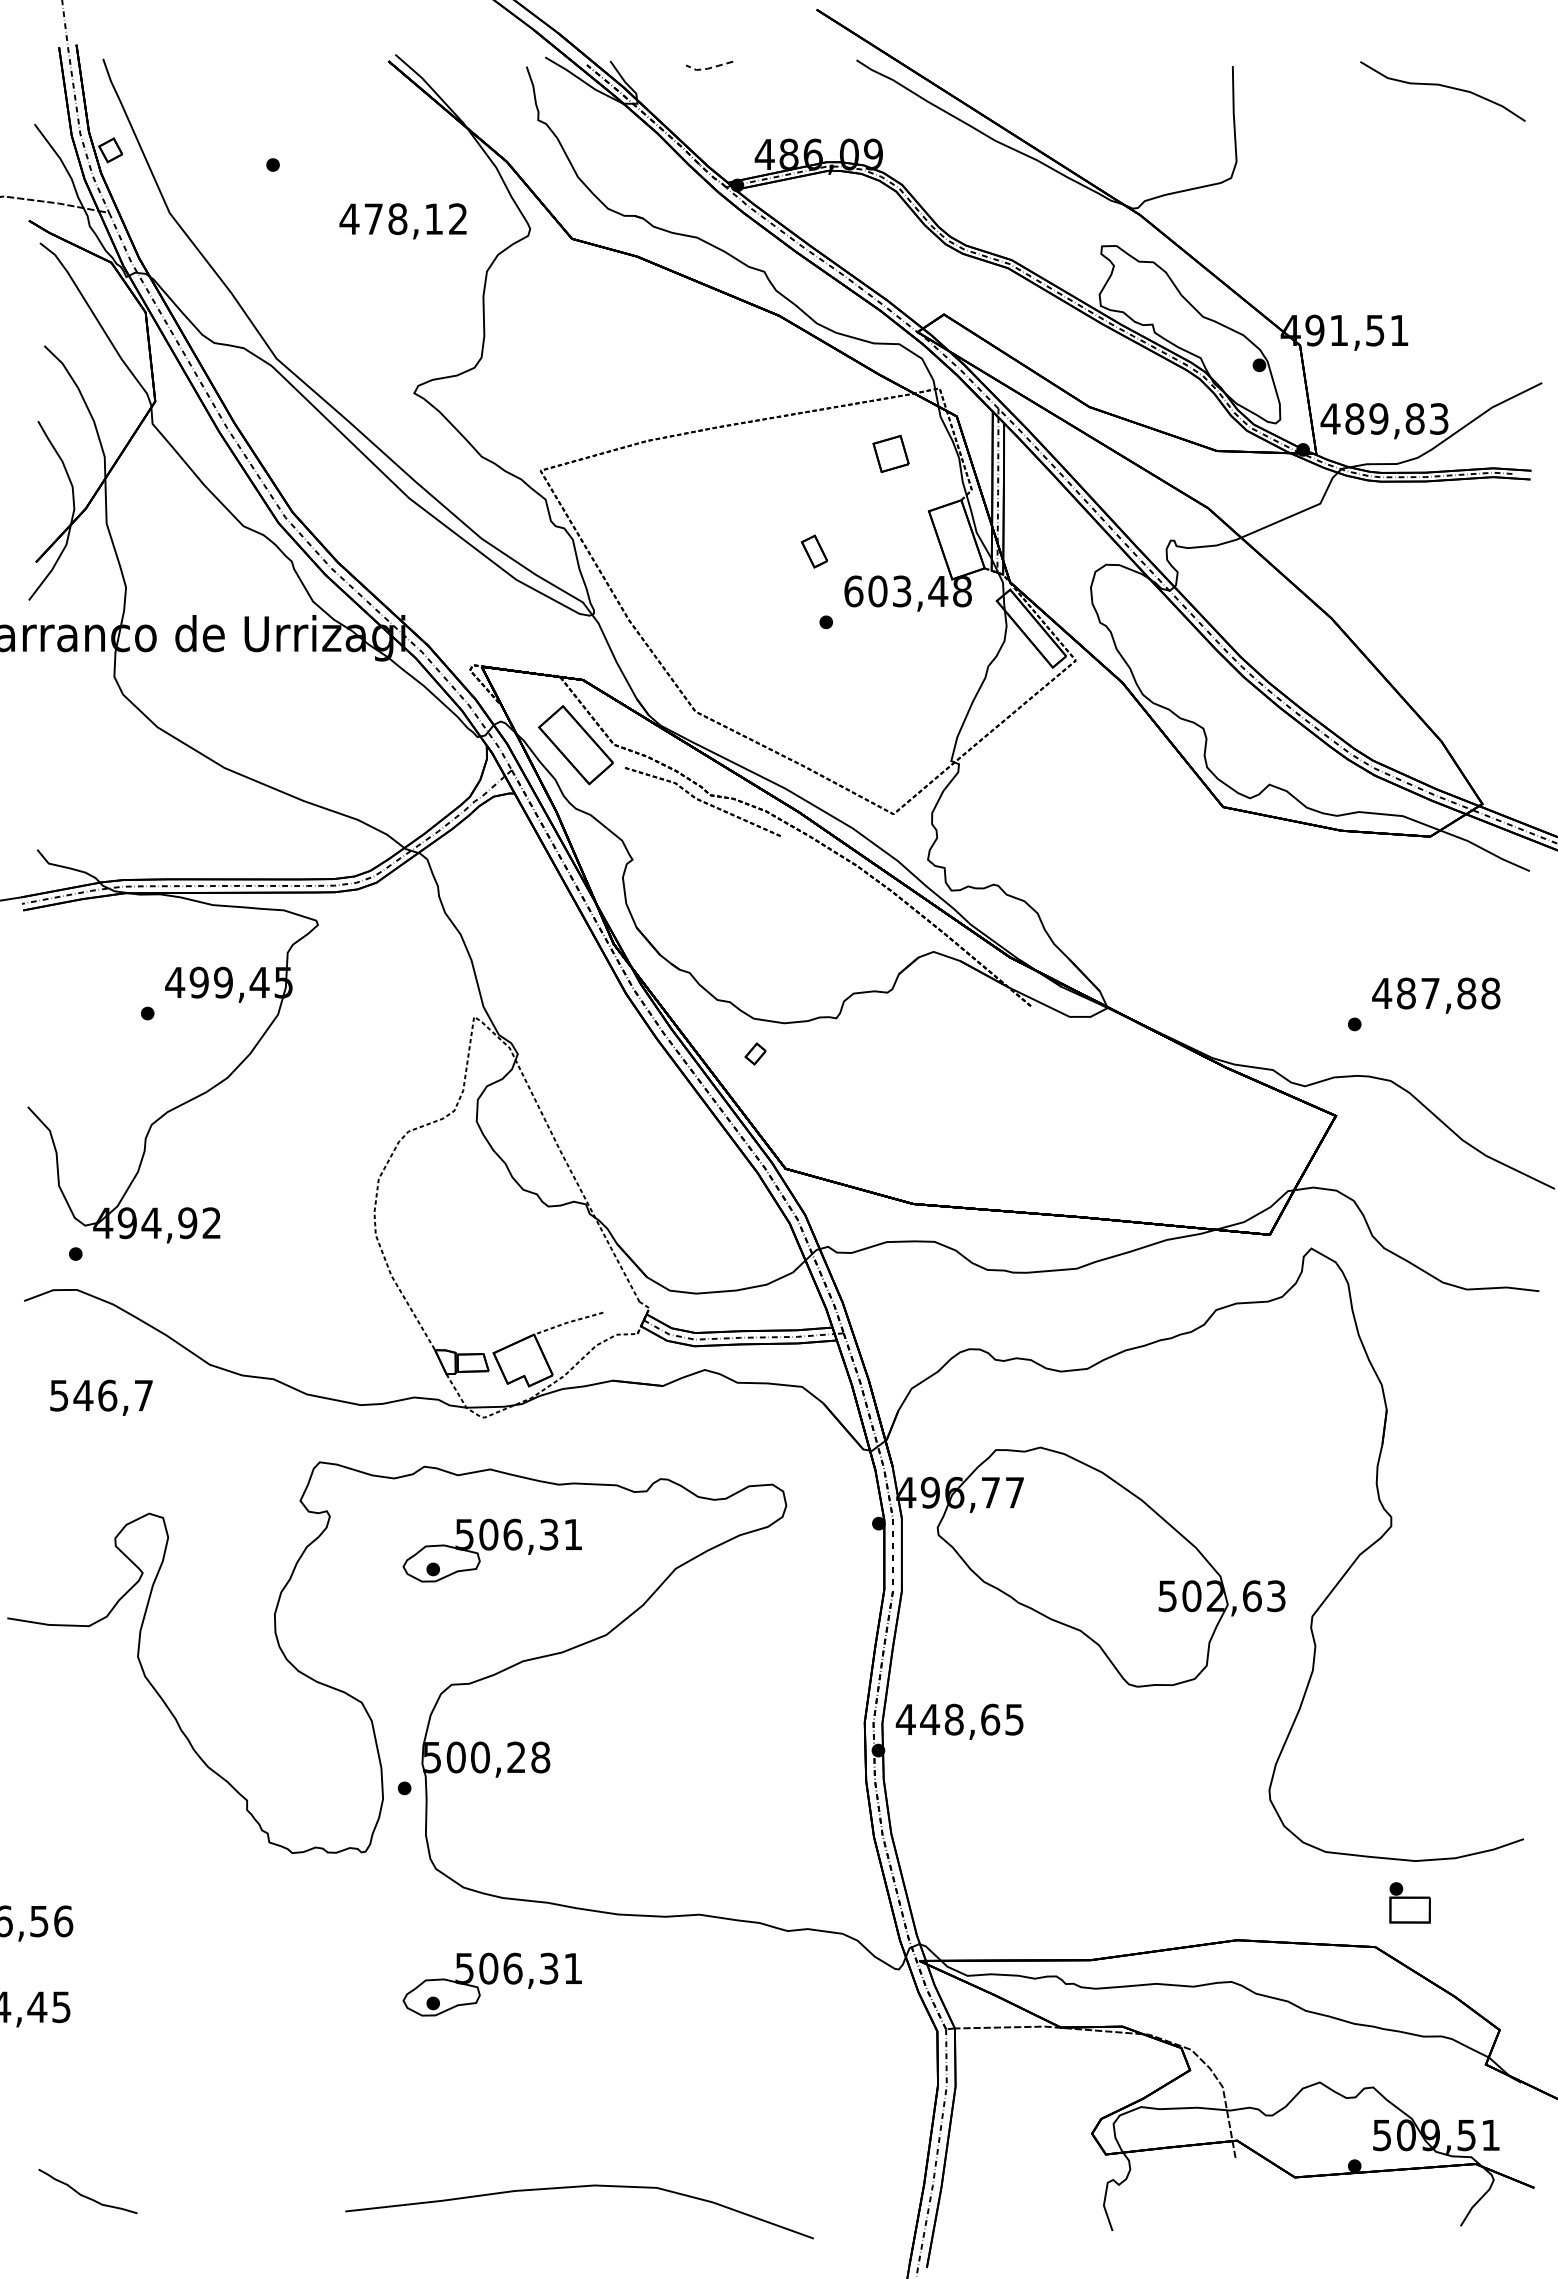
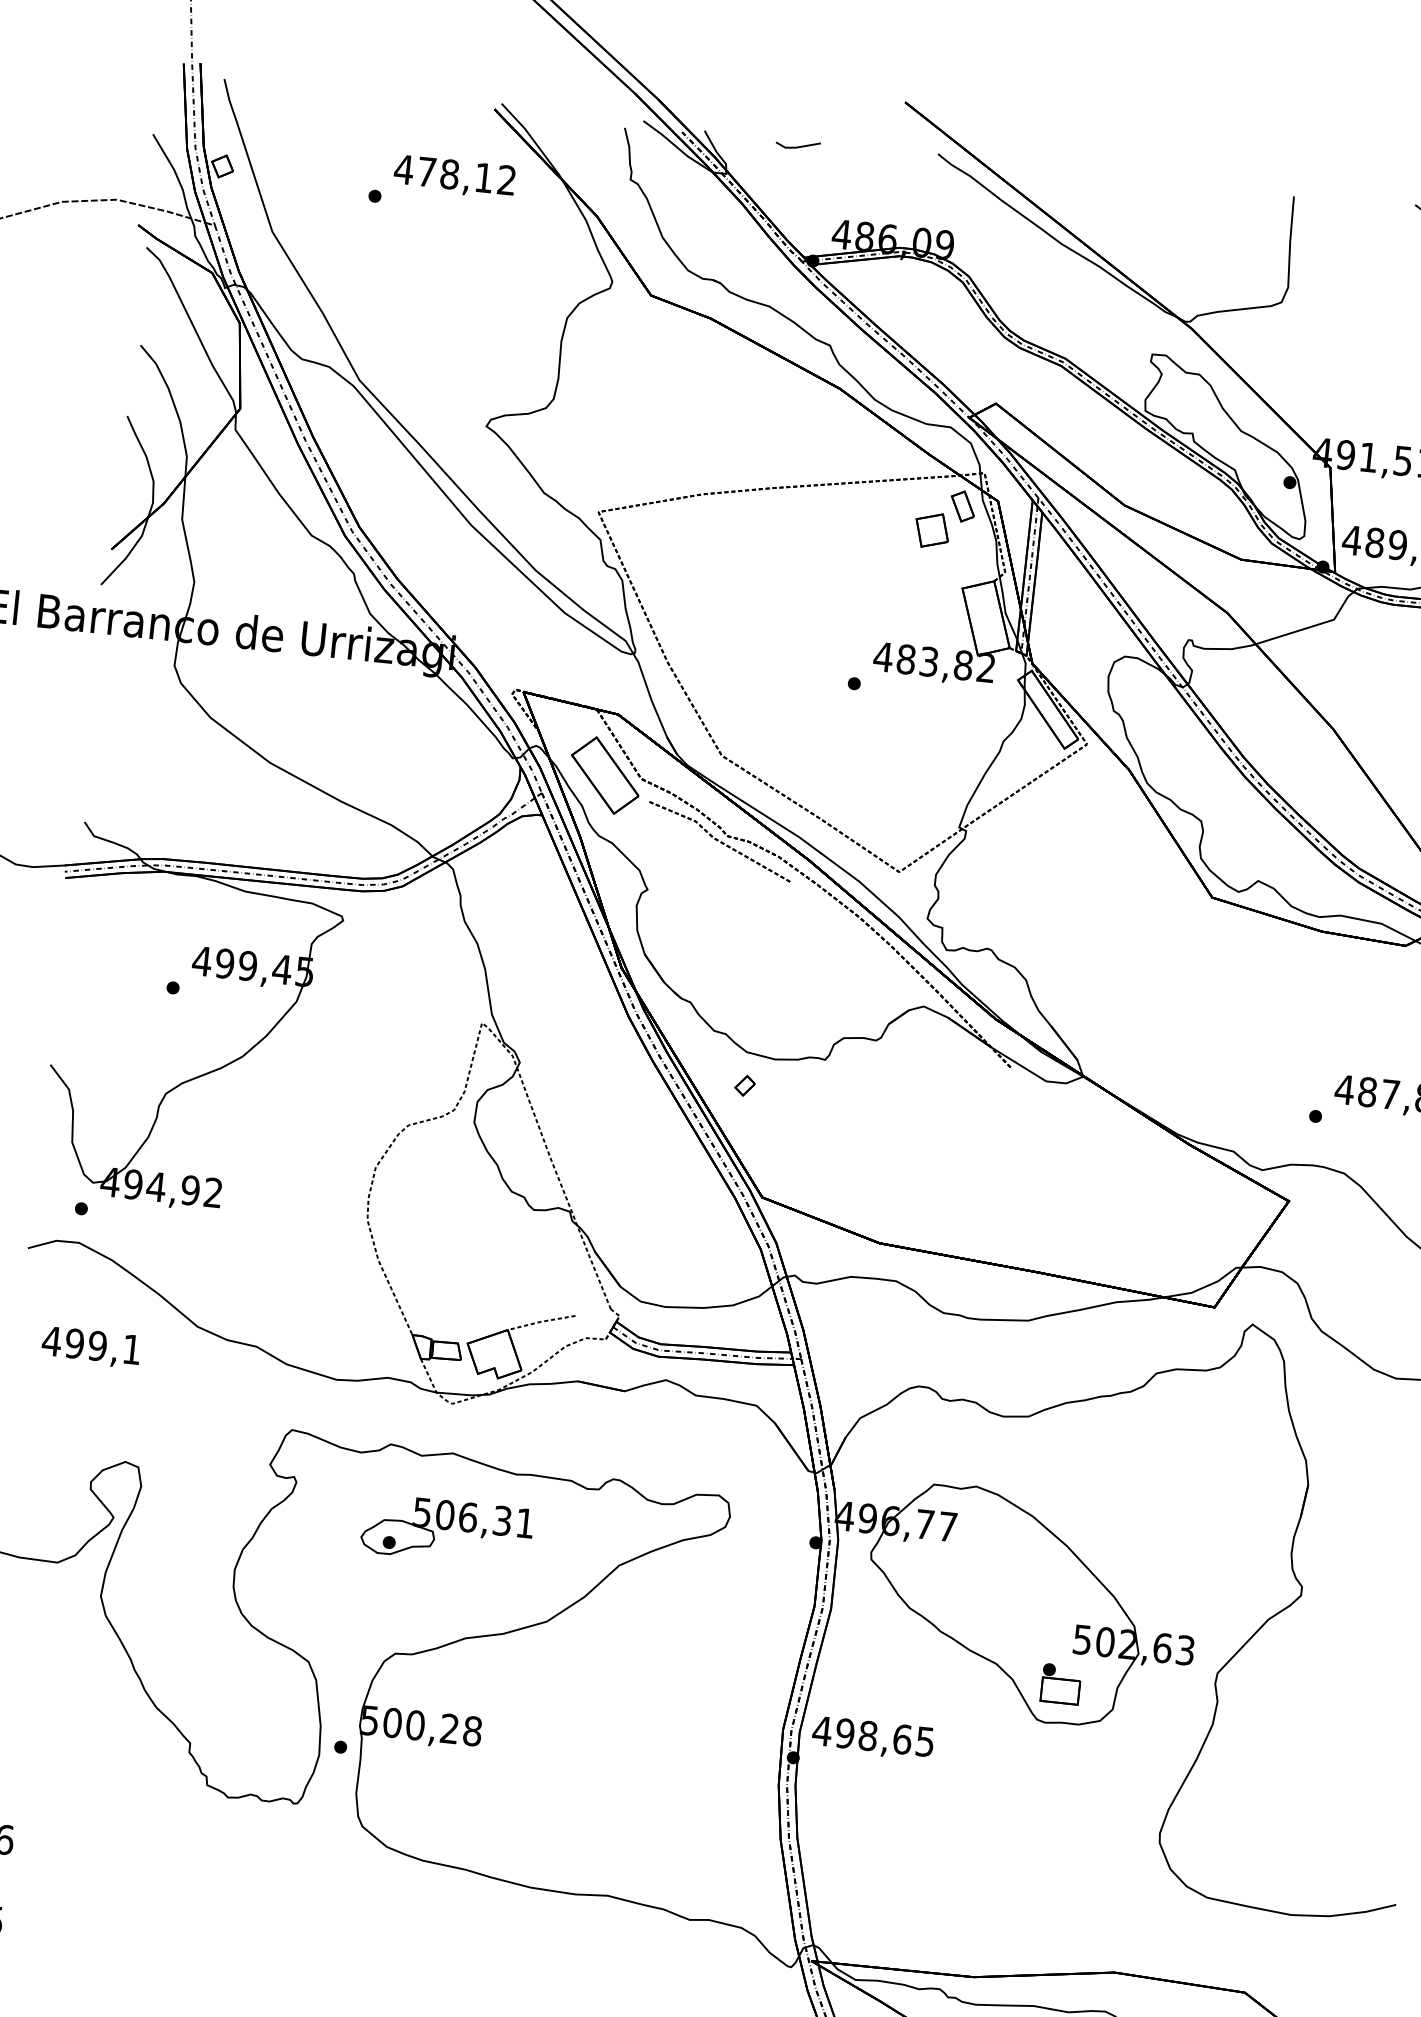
line: (707, 68) -> (796, 147), dashed -> solid
text: (402, 221) -> (453, 177), moved
part: (813, 551) -> (961, 506), moved
text: (907, 591) -> (934, 662), 603,48 -> 483,82
text: (100, 1395) -> (90, 1345), 546,7 -> 499,1
text: (930, 1719) -> (845, 1733), 448,65 -> 498,65
part: (1409, 1902) -> (1060, 1683), moved
part: (491, 1984) -> (403, 1941), removed

